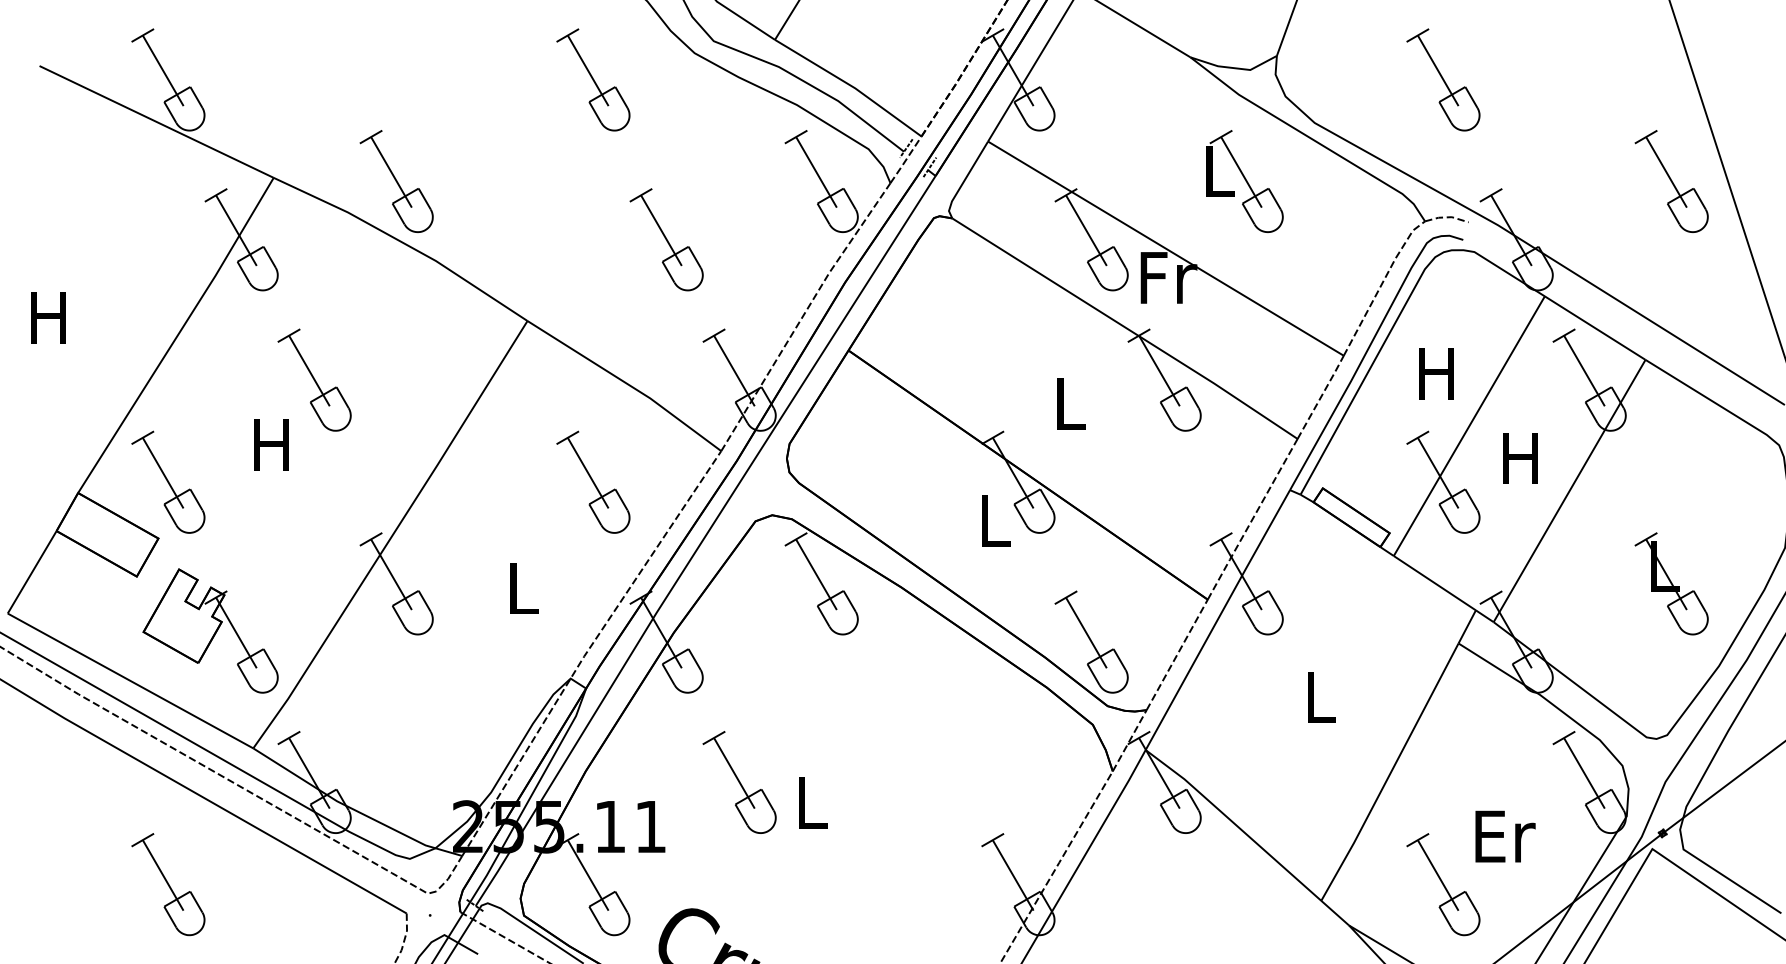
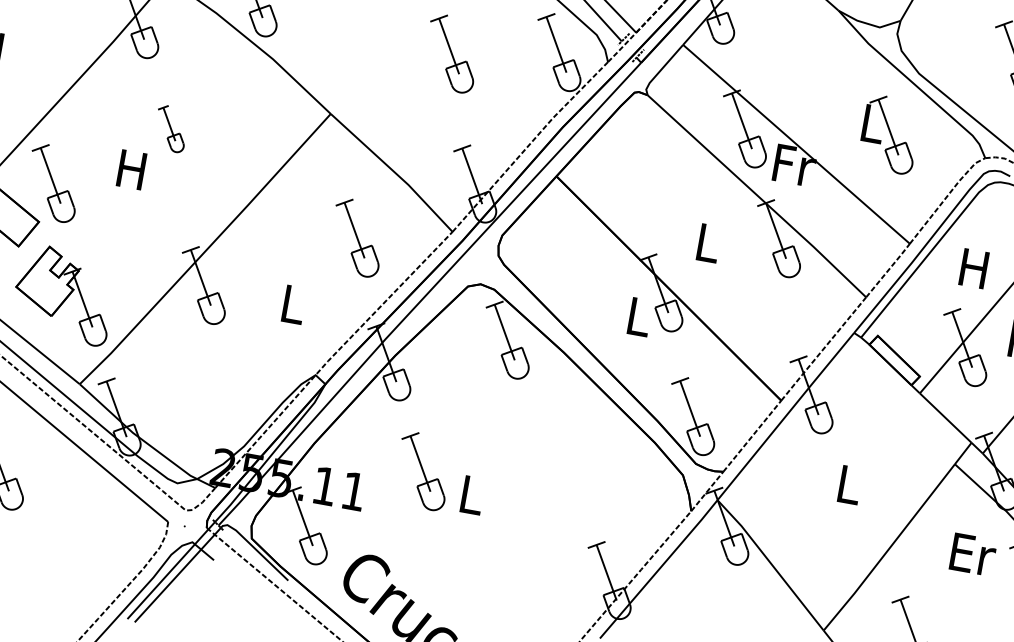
part: (1244, 181) -> (889, 134), moved
part: (666, 239) -> (451, 53), moved
part: (314, 379) -> (170, 128), size x0.6
text: (1505, 836) -> (973, 554), moved

